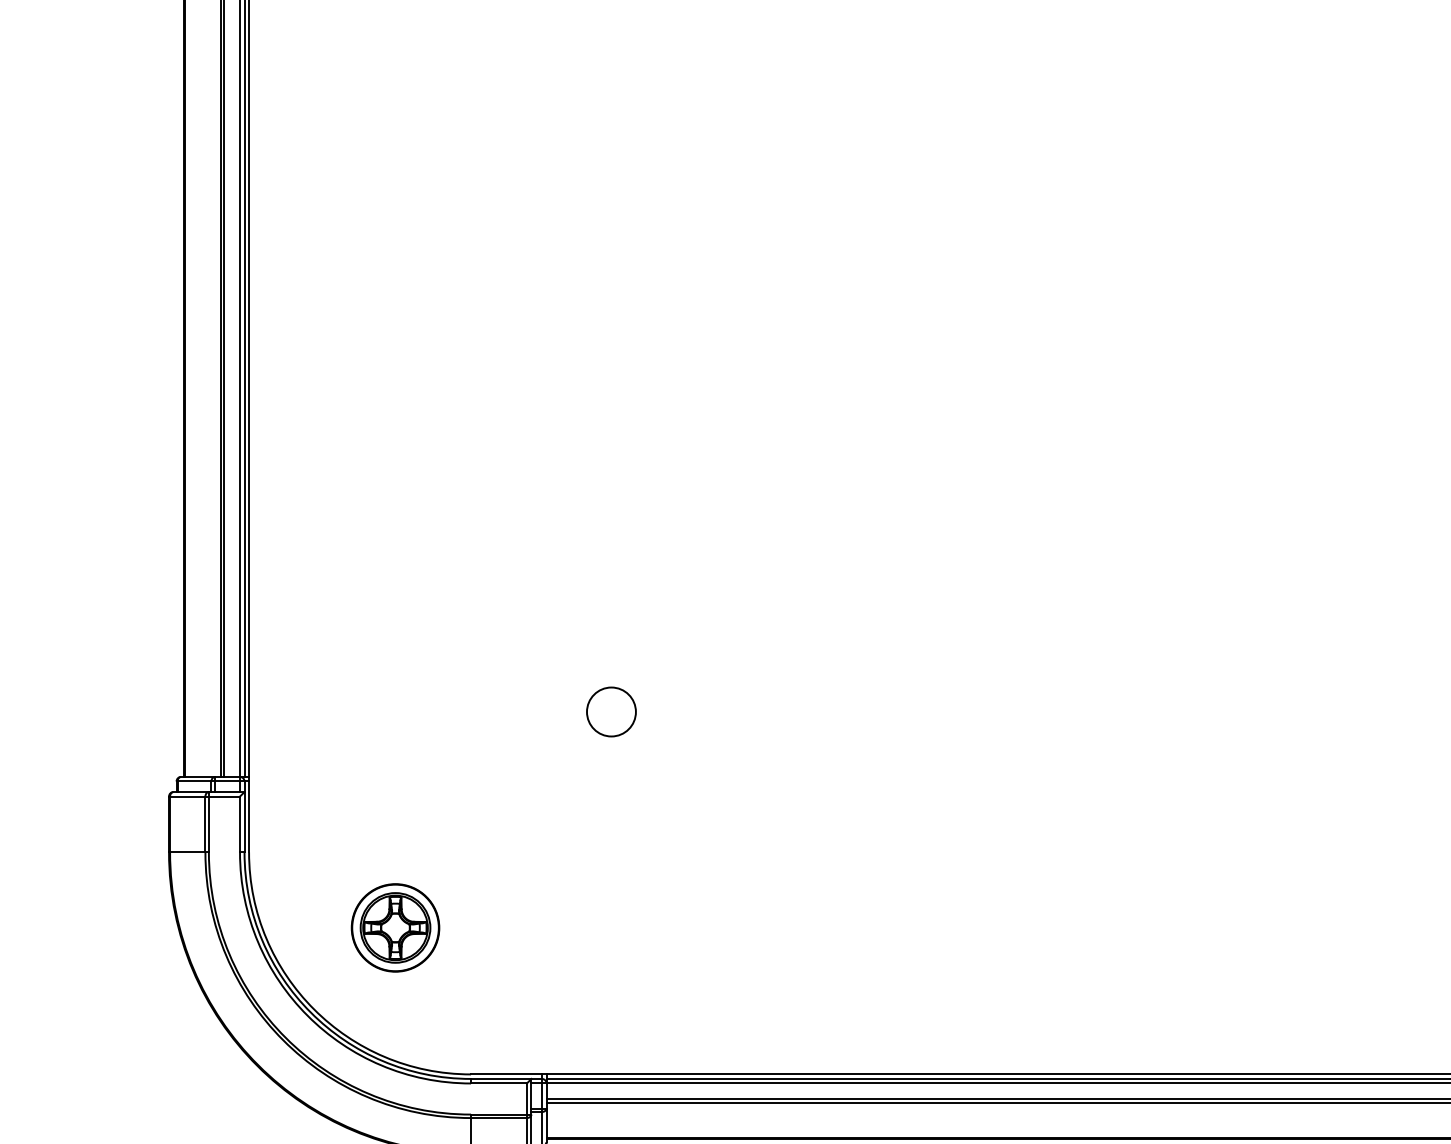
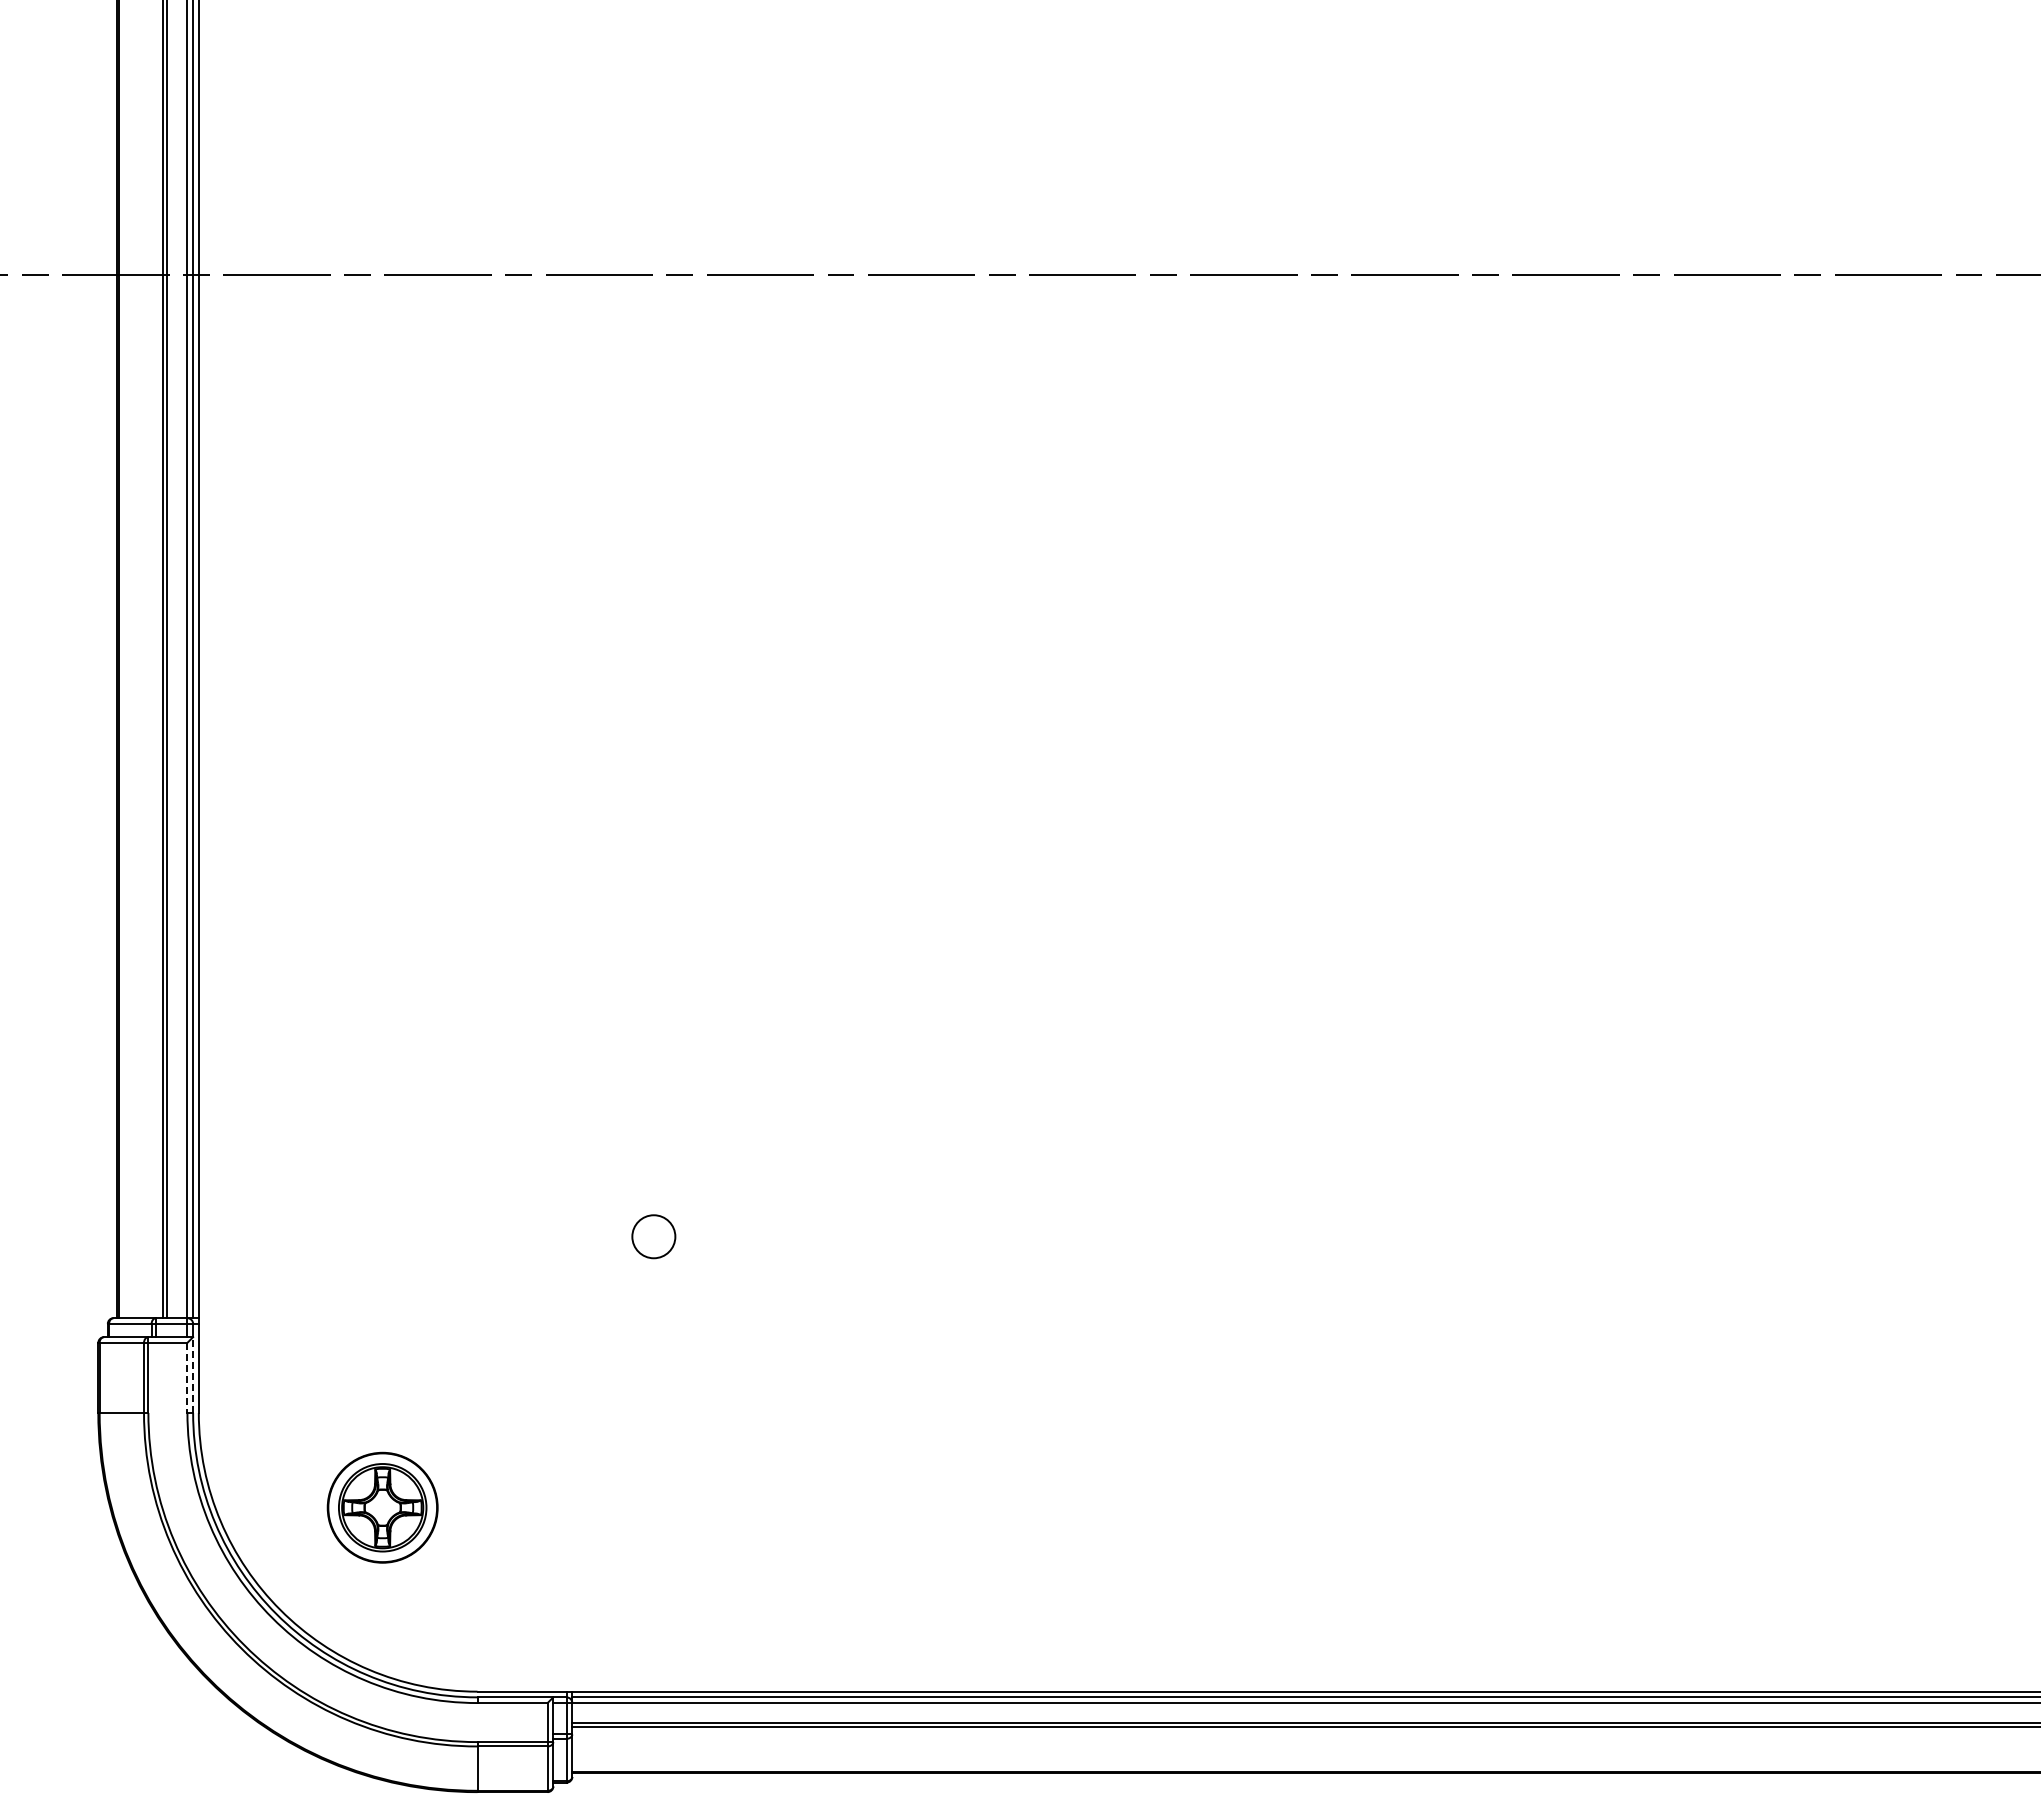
circle: (611, 711) -> (653, 1236), size x0.7
line: (244, 822) -> (193, 1375), solid -> dashed
line: (240, 824) -> (187, 1378), solid -> dashed

